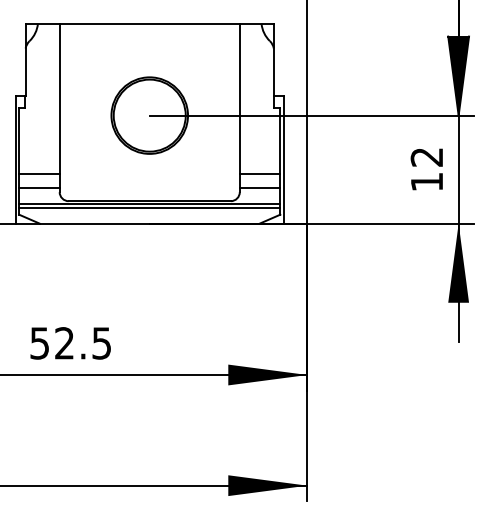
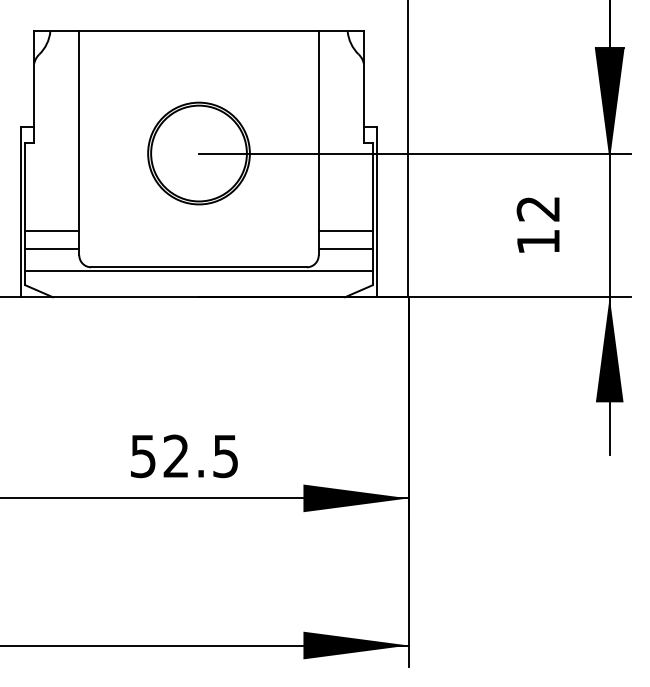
text: (426, 169) -> (537, 225), moved
line: (149, 208) -> (198, 277), removed
text: (70, 343) -> (184, 456), moved

